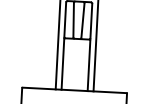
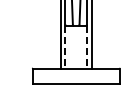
line: (63, 64) -> (65, 47), solid -> dashed
line: (89, 65) -> (87, 47), solid -> dashed

